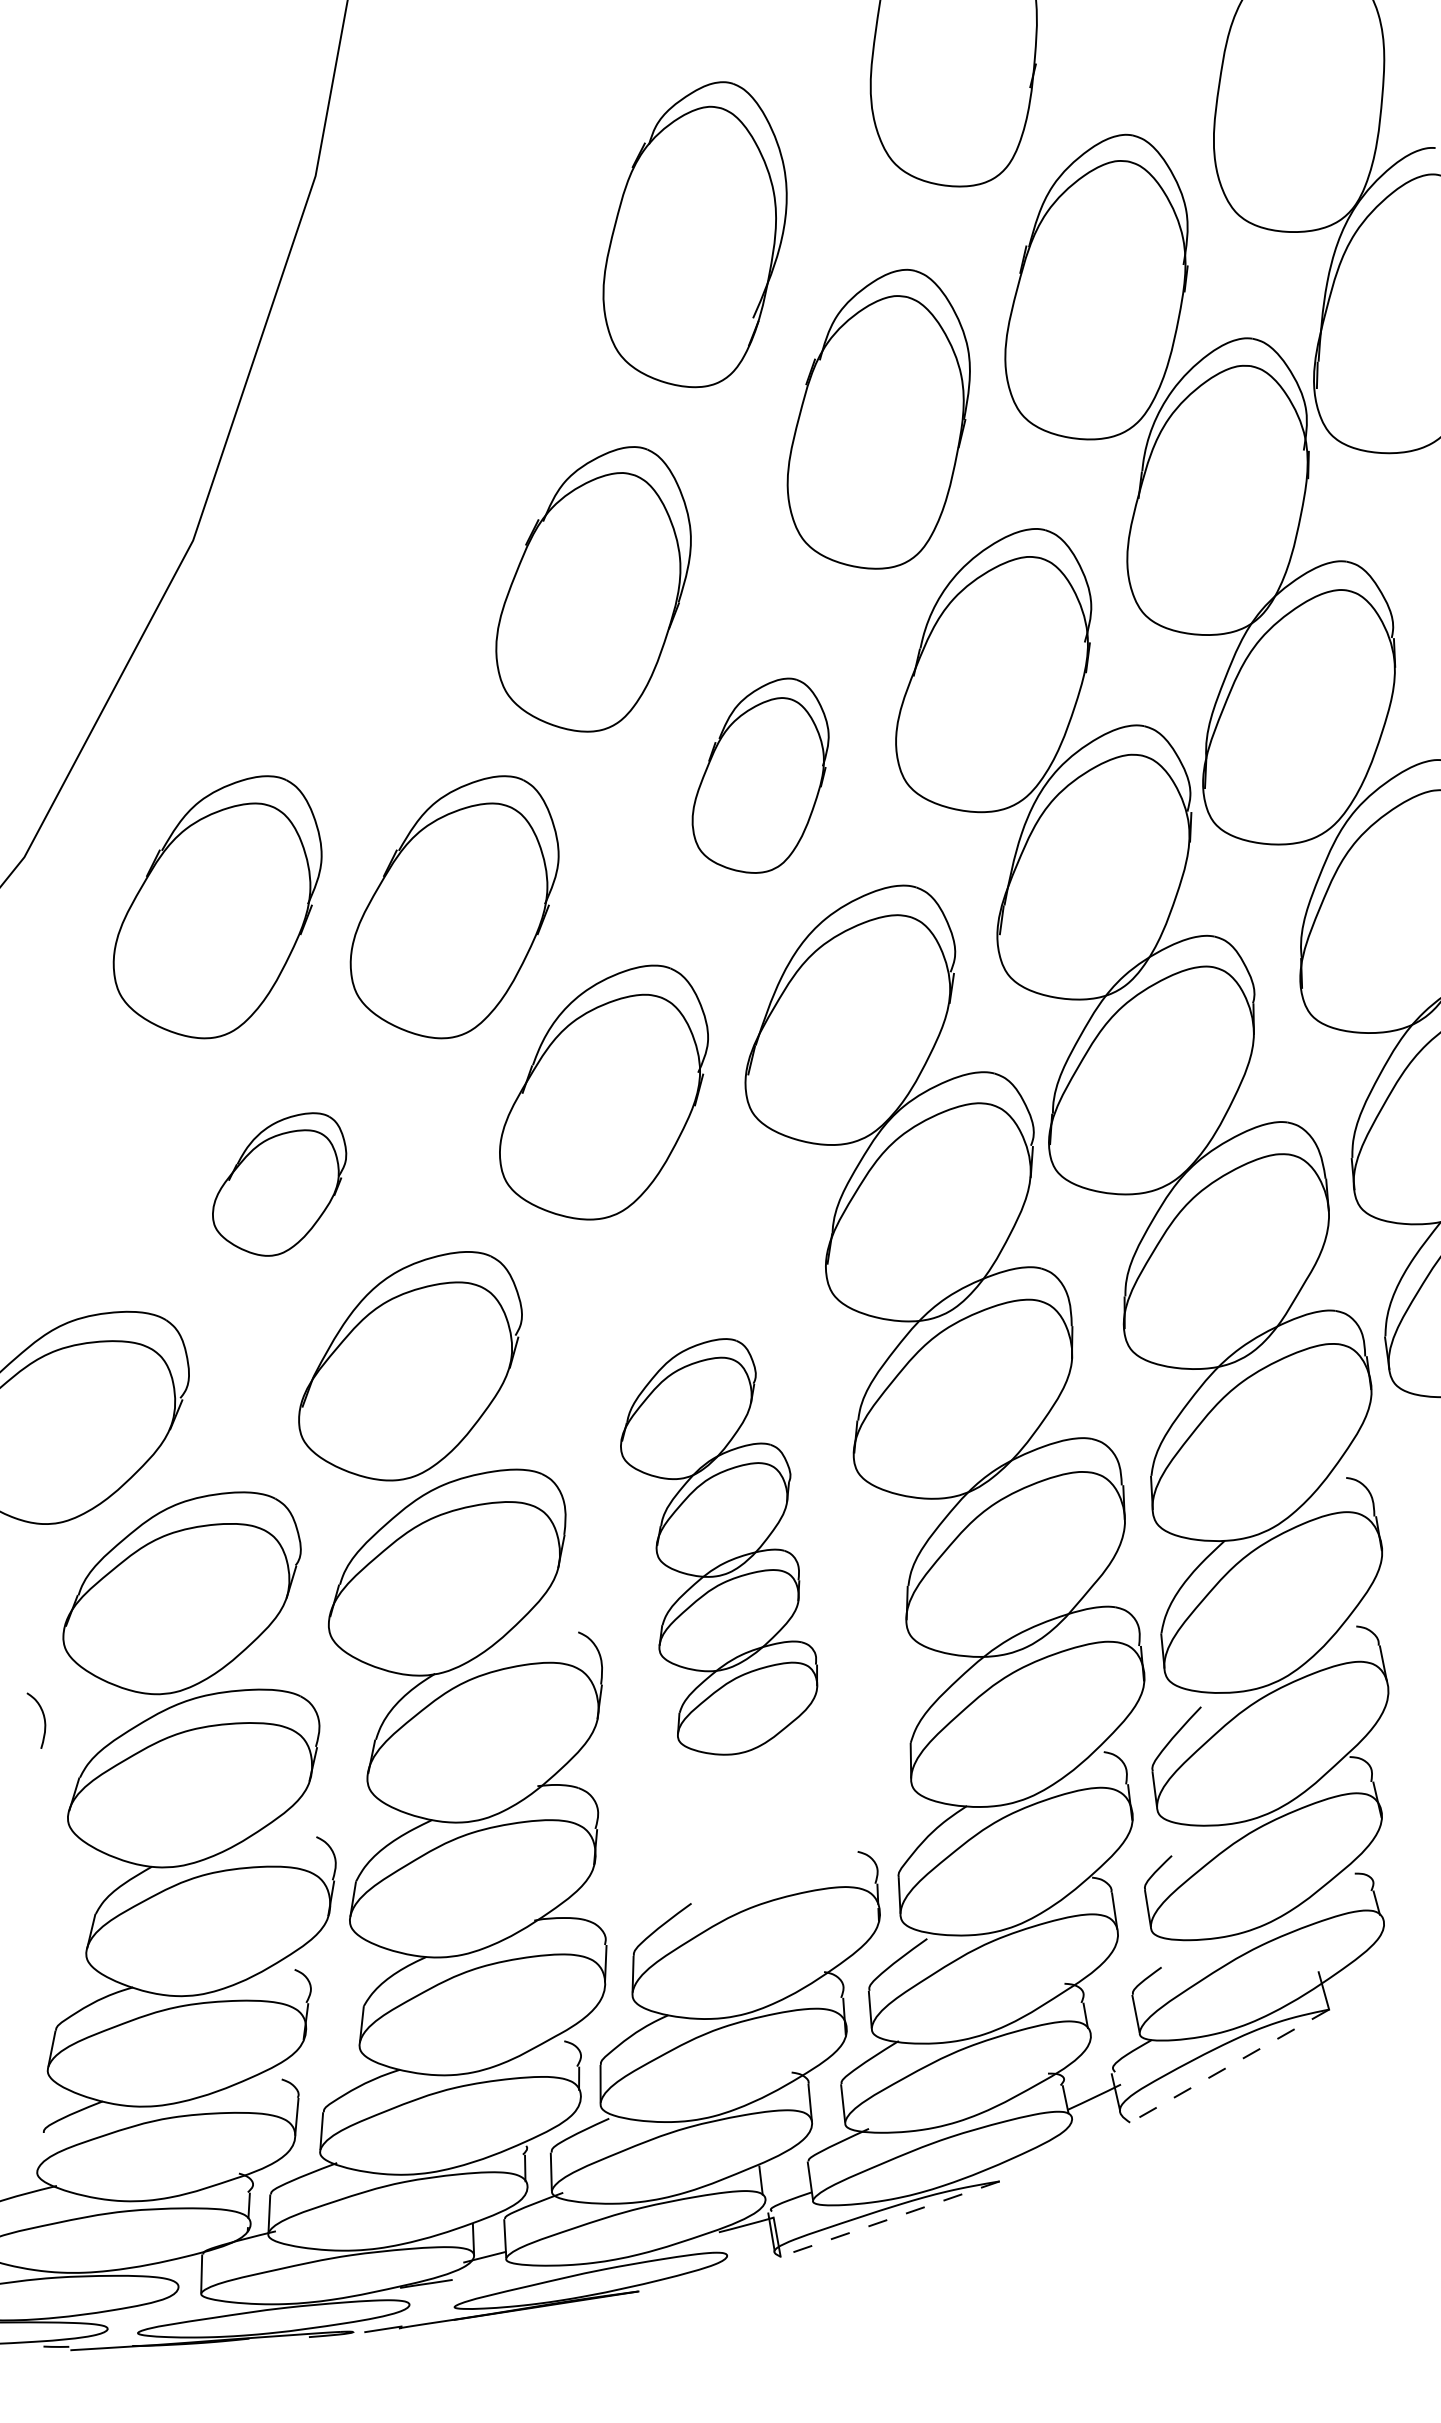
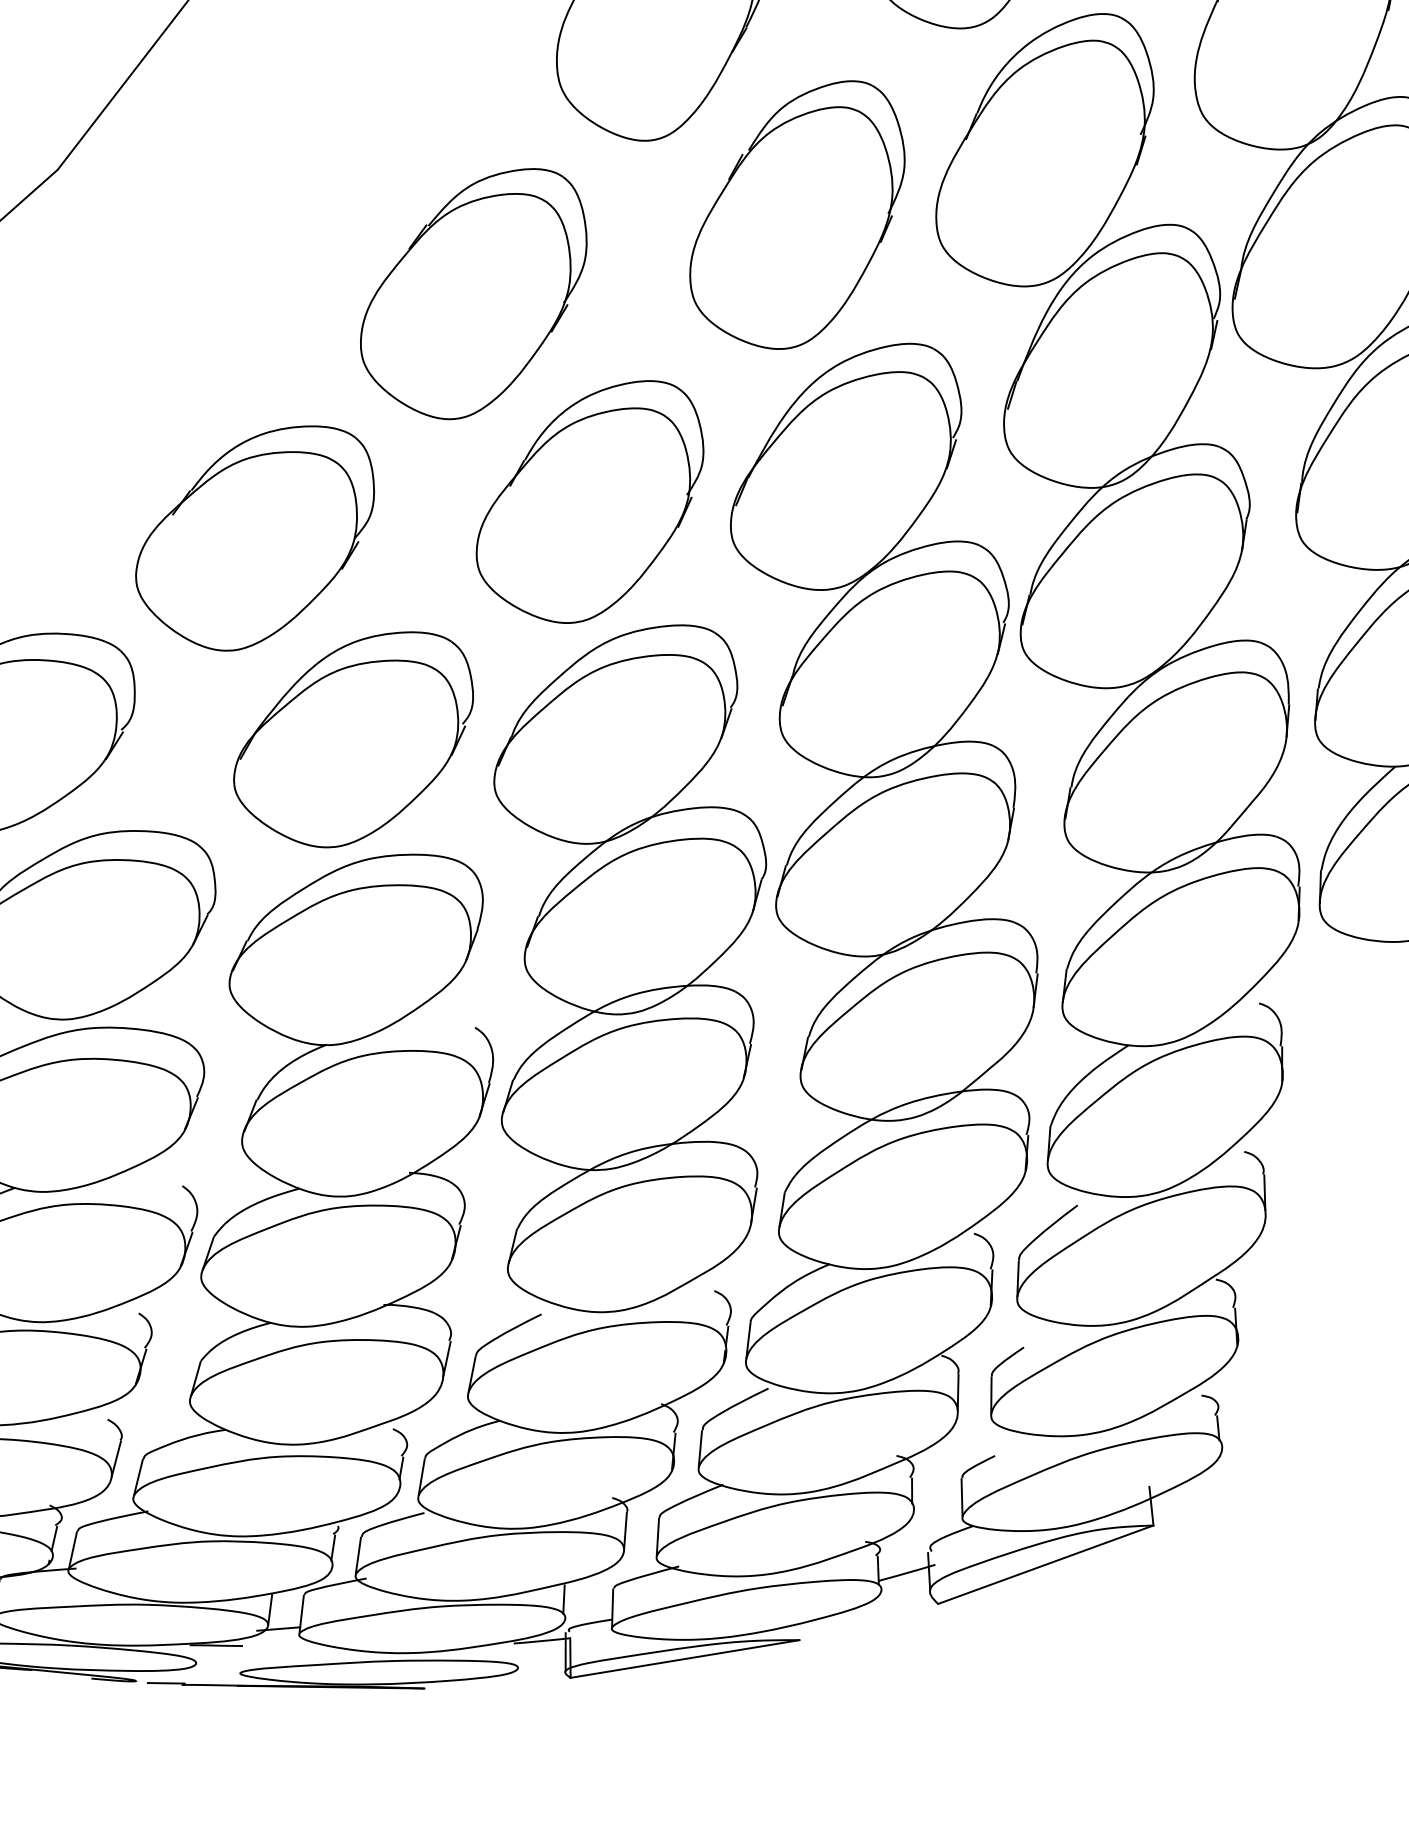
part: (760, 775) -> (798, 212), size x1.43
part: (217, 907) -> (239, 251), removed
part: (279, 1184) -> (254, 535), size x1.67
part: (718, 1546) -> (627, 966), size x1.67
line: (1229, 2066) -> (1045, 1565), dashed -> solid
line: (890, 2219) -> (685, 1659), dashed -> solid

